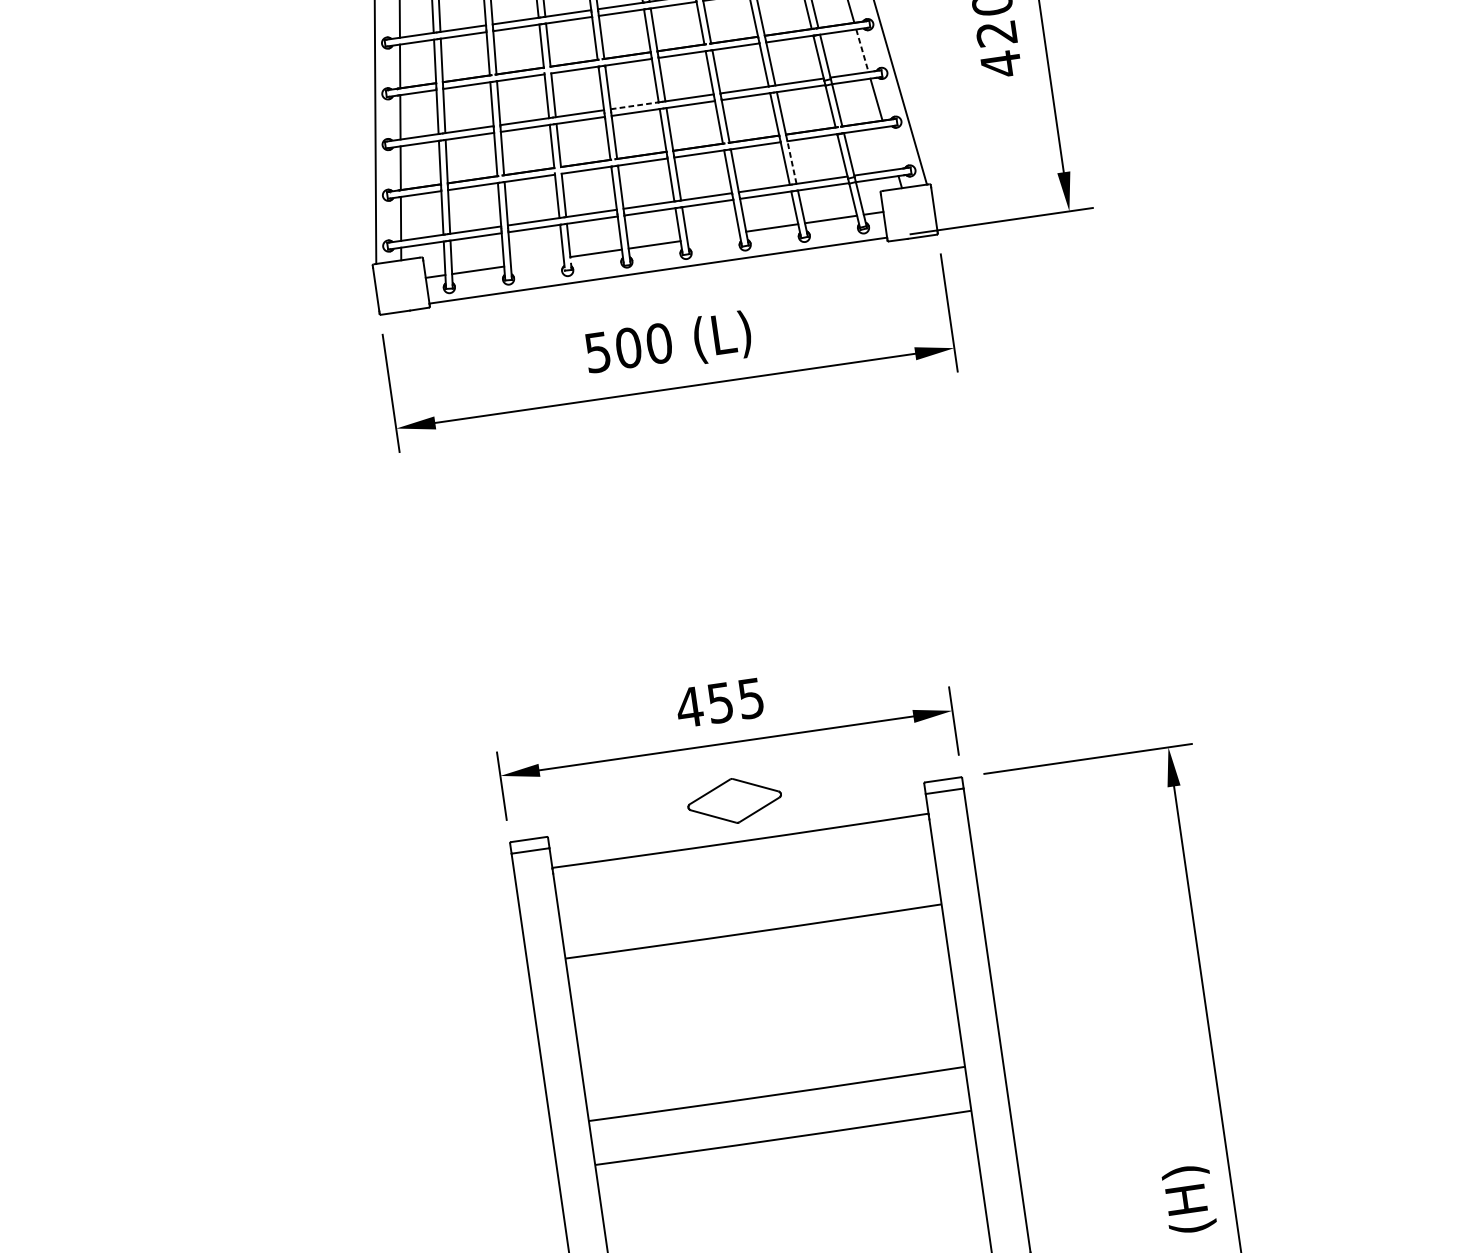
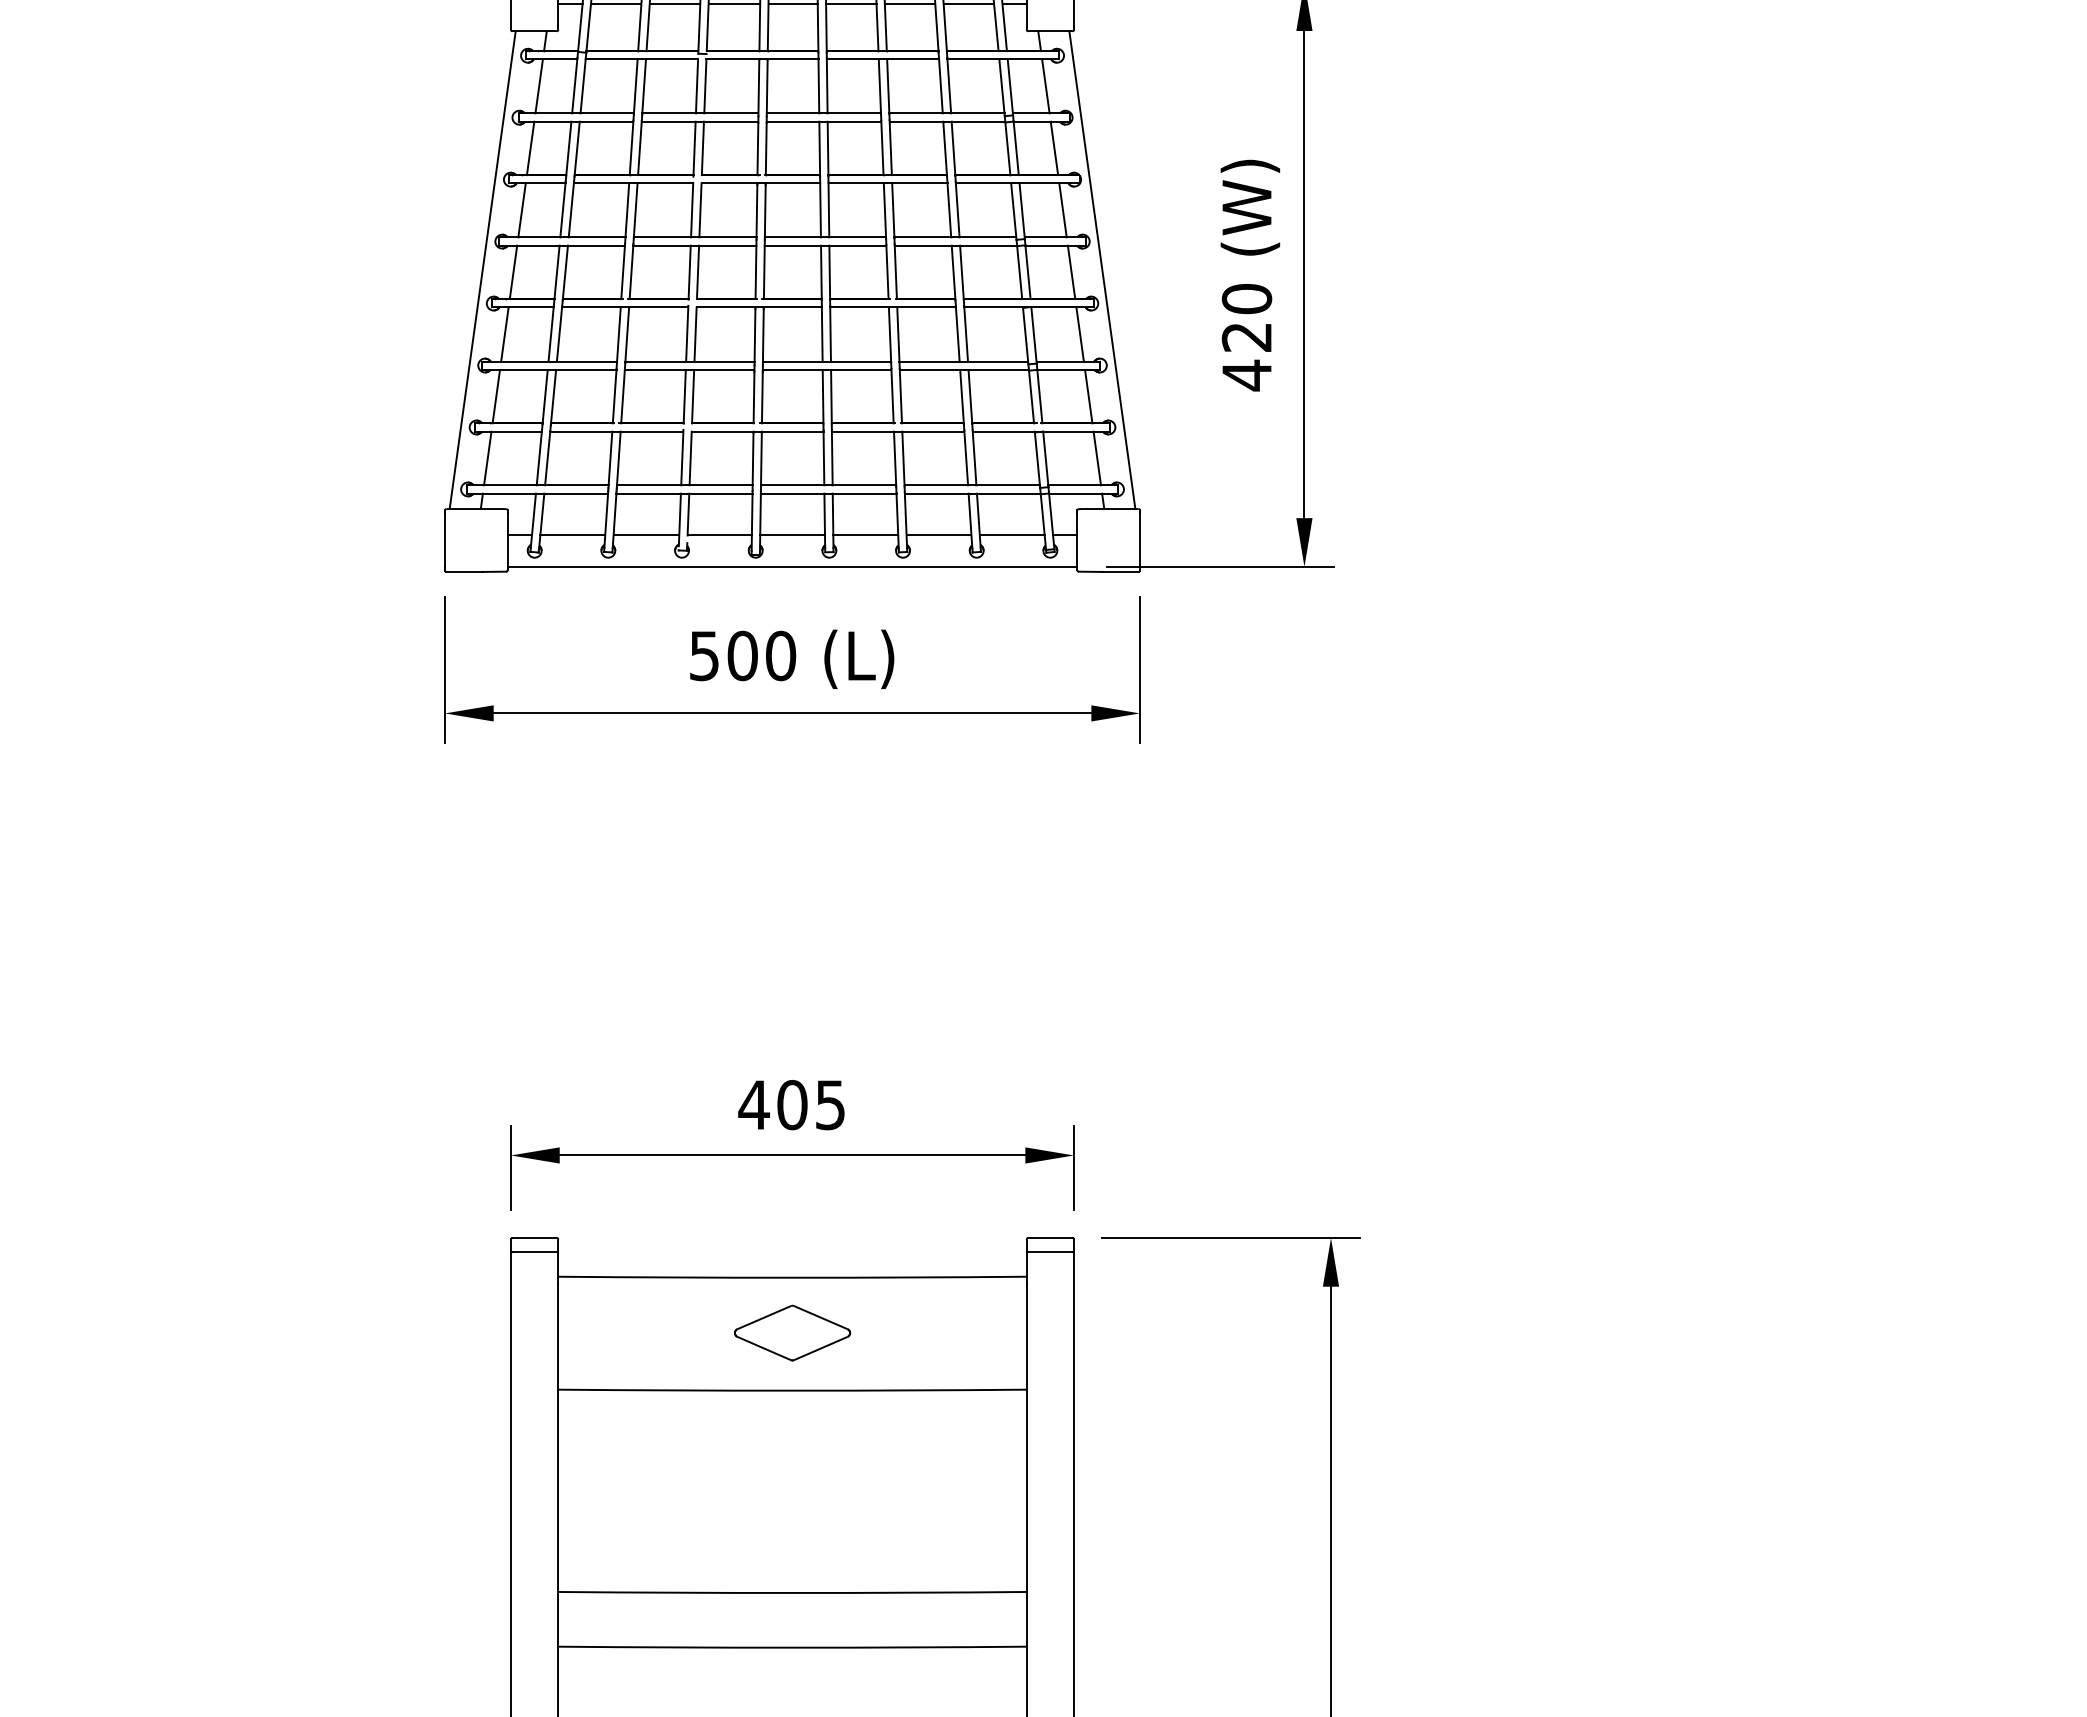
line: (862, 51) -> (1080, 335), dashed -> solid
line: (634, 105) -> (792, 361), dashed -> solid
line: (890, 148) -> (1097, 458), added
line: (791, 161) -> (974, 457), dashed -> solid
line: (713, 236) -> (865, 534), added
line: (537, 261) -> (646, 534), added
text: (720, 703) -> (792, 1105), 455 -> 405
part: (734, 800) -> (792, 1332), moved

